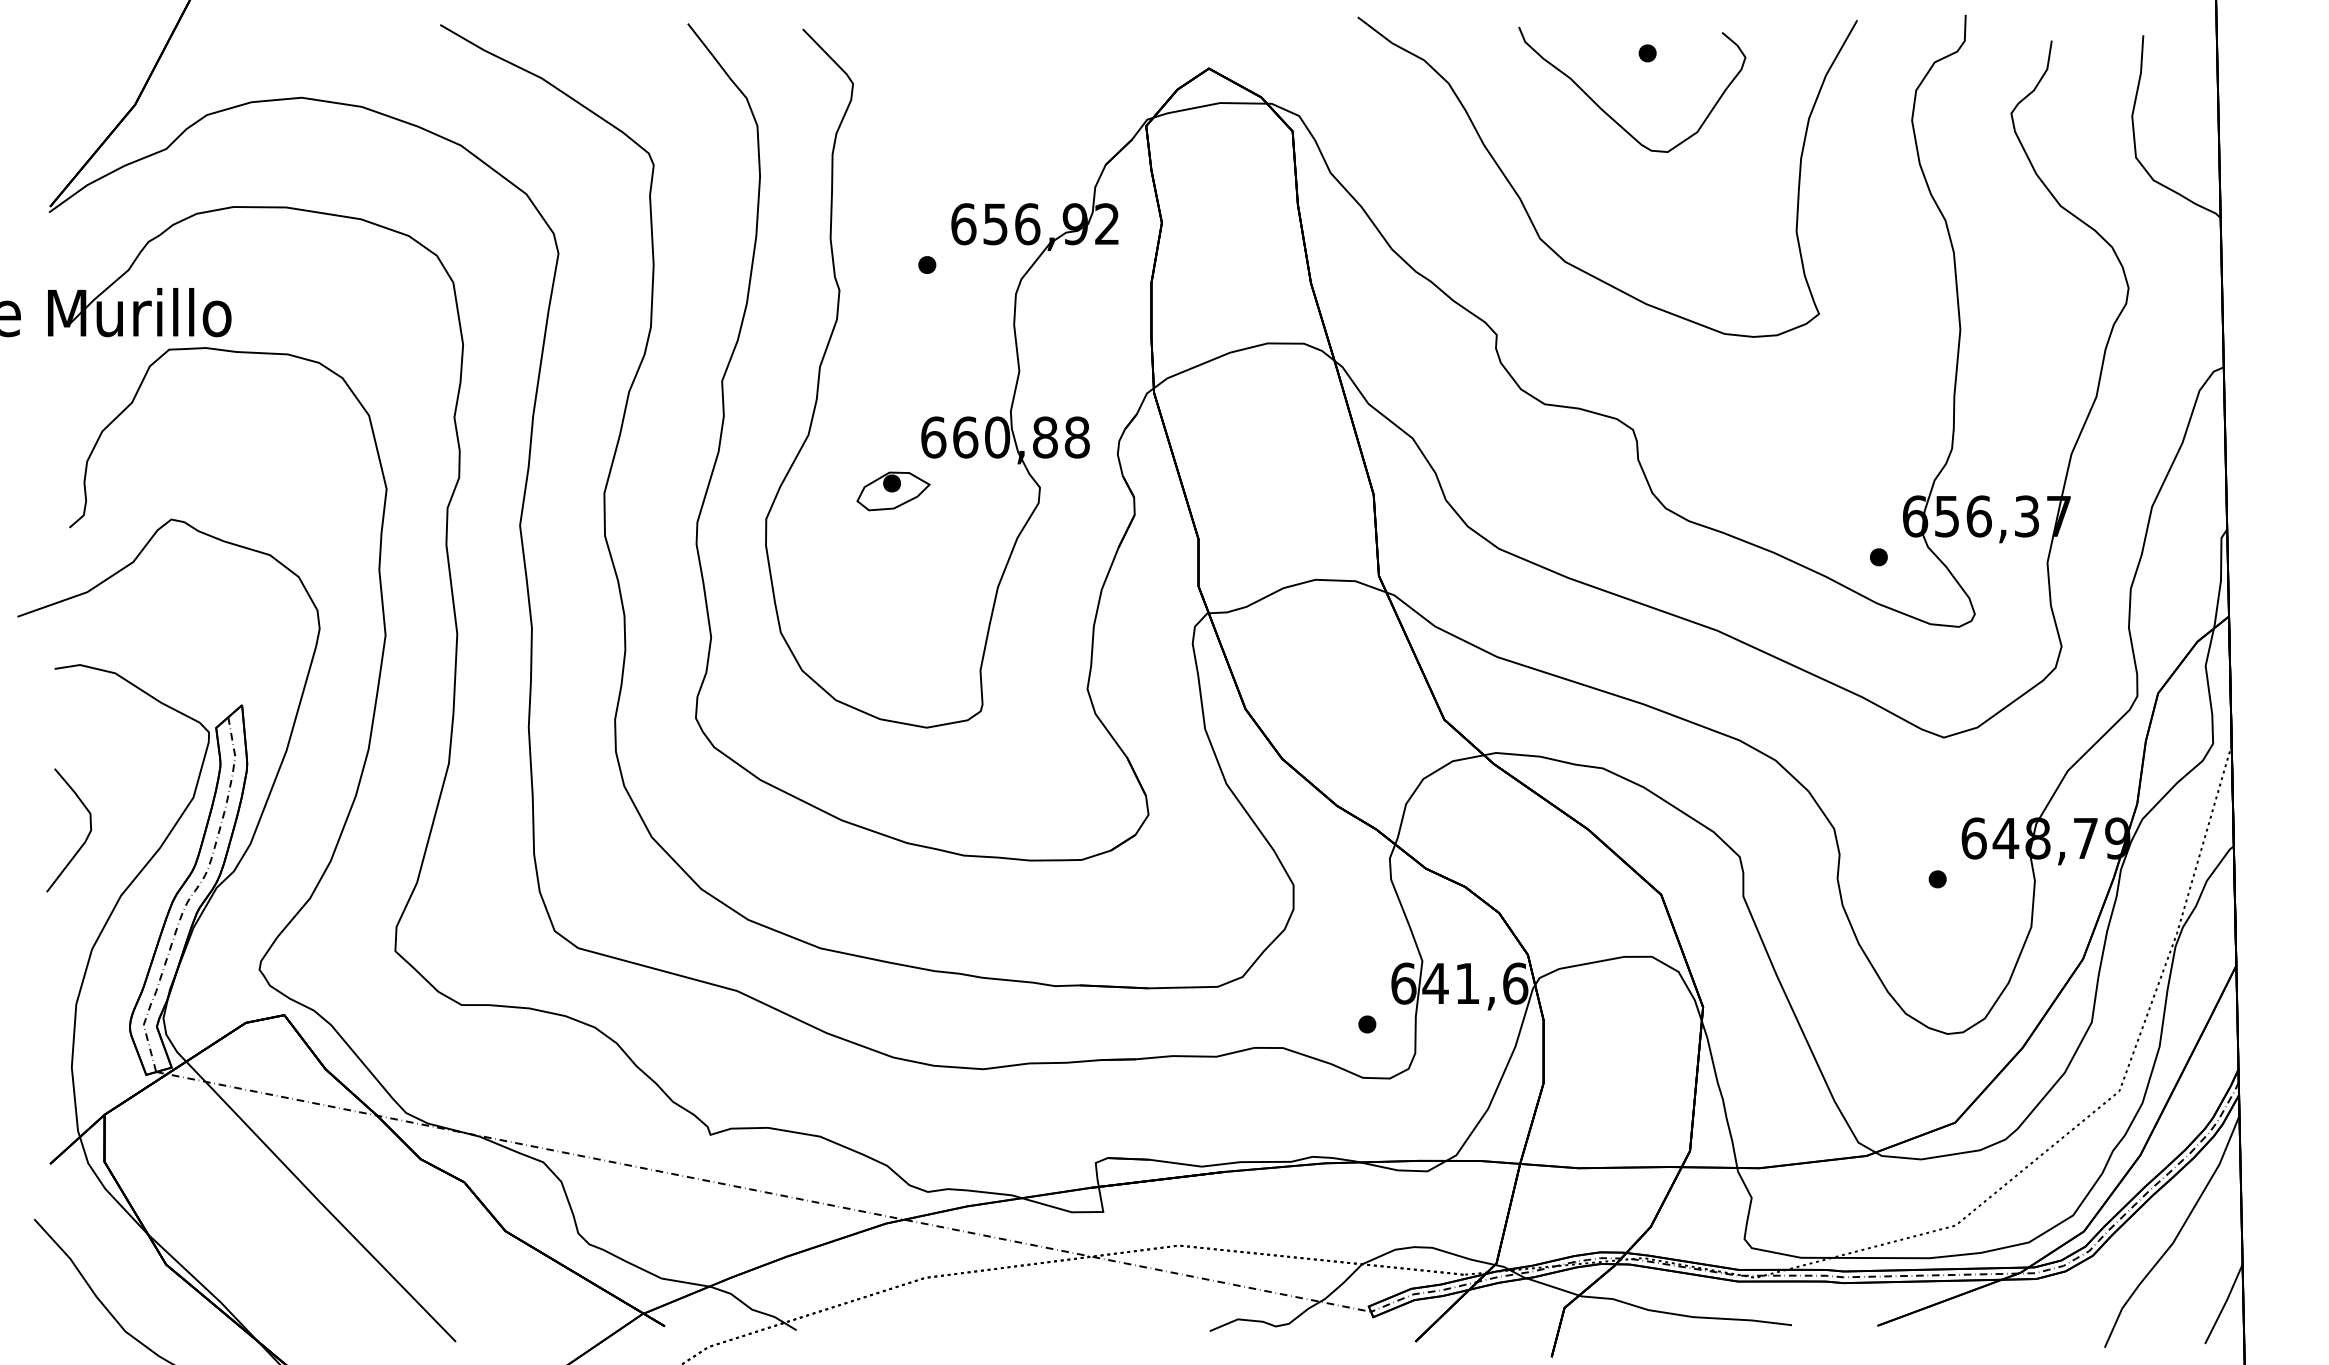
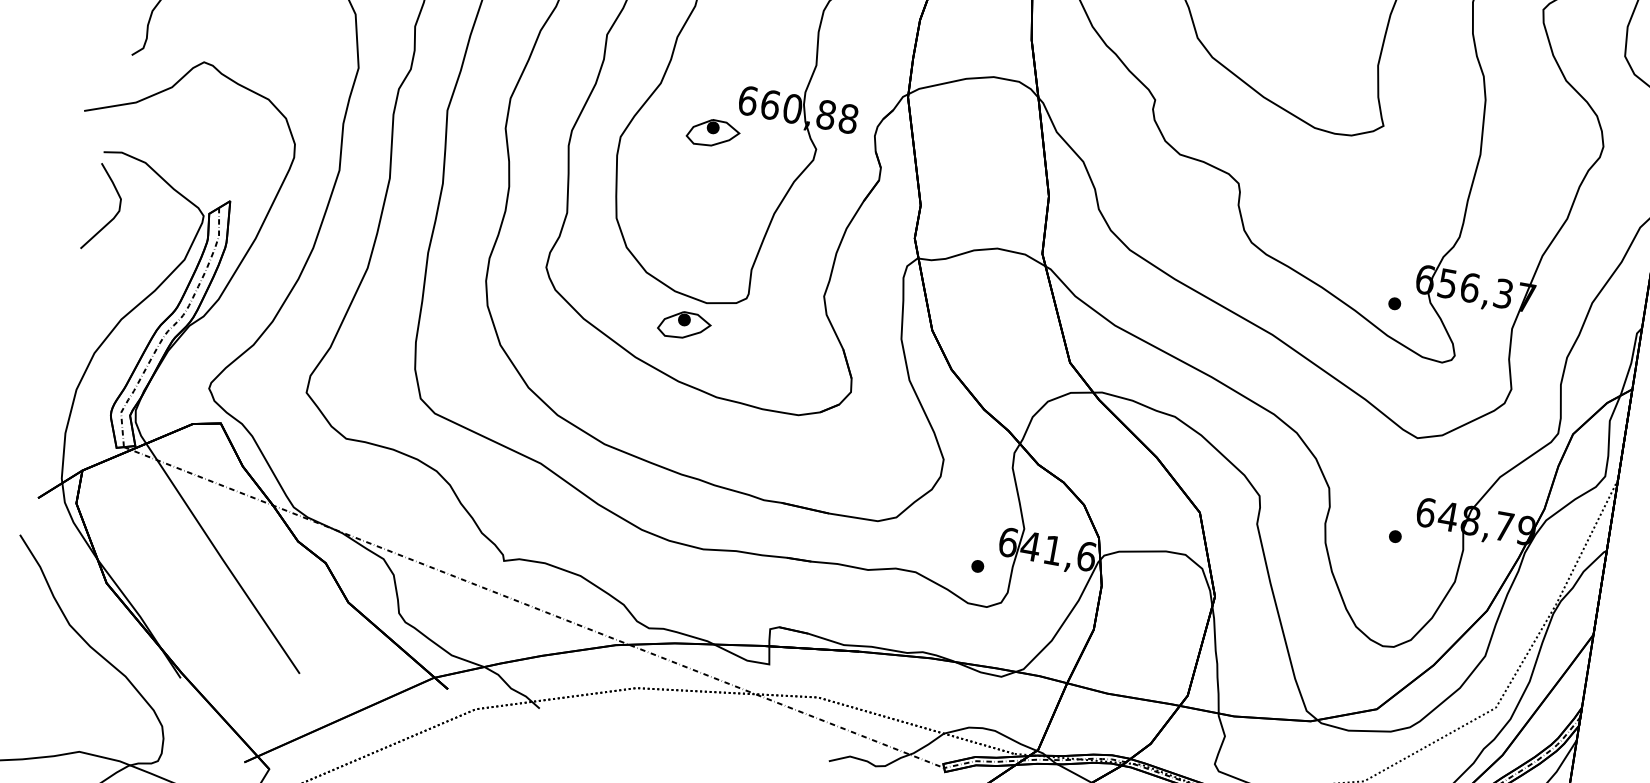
part: (901, 764) -> (684, 325), added
curve: (83, 842) -> (112, 218), moved

